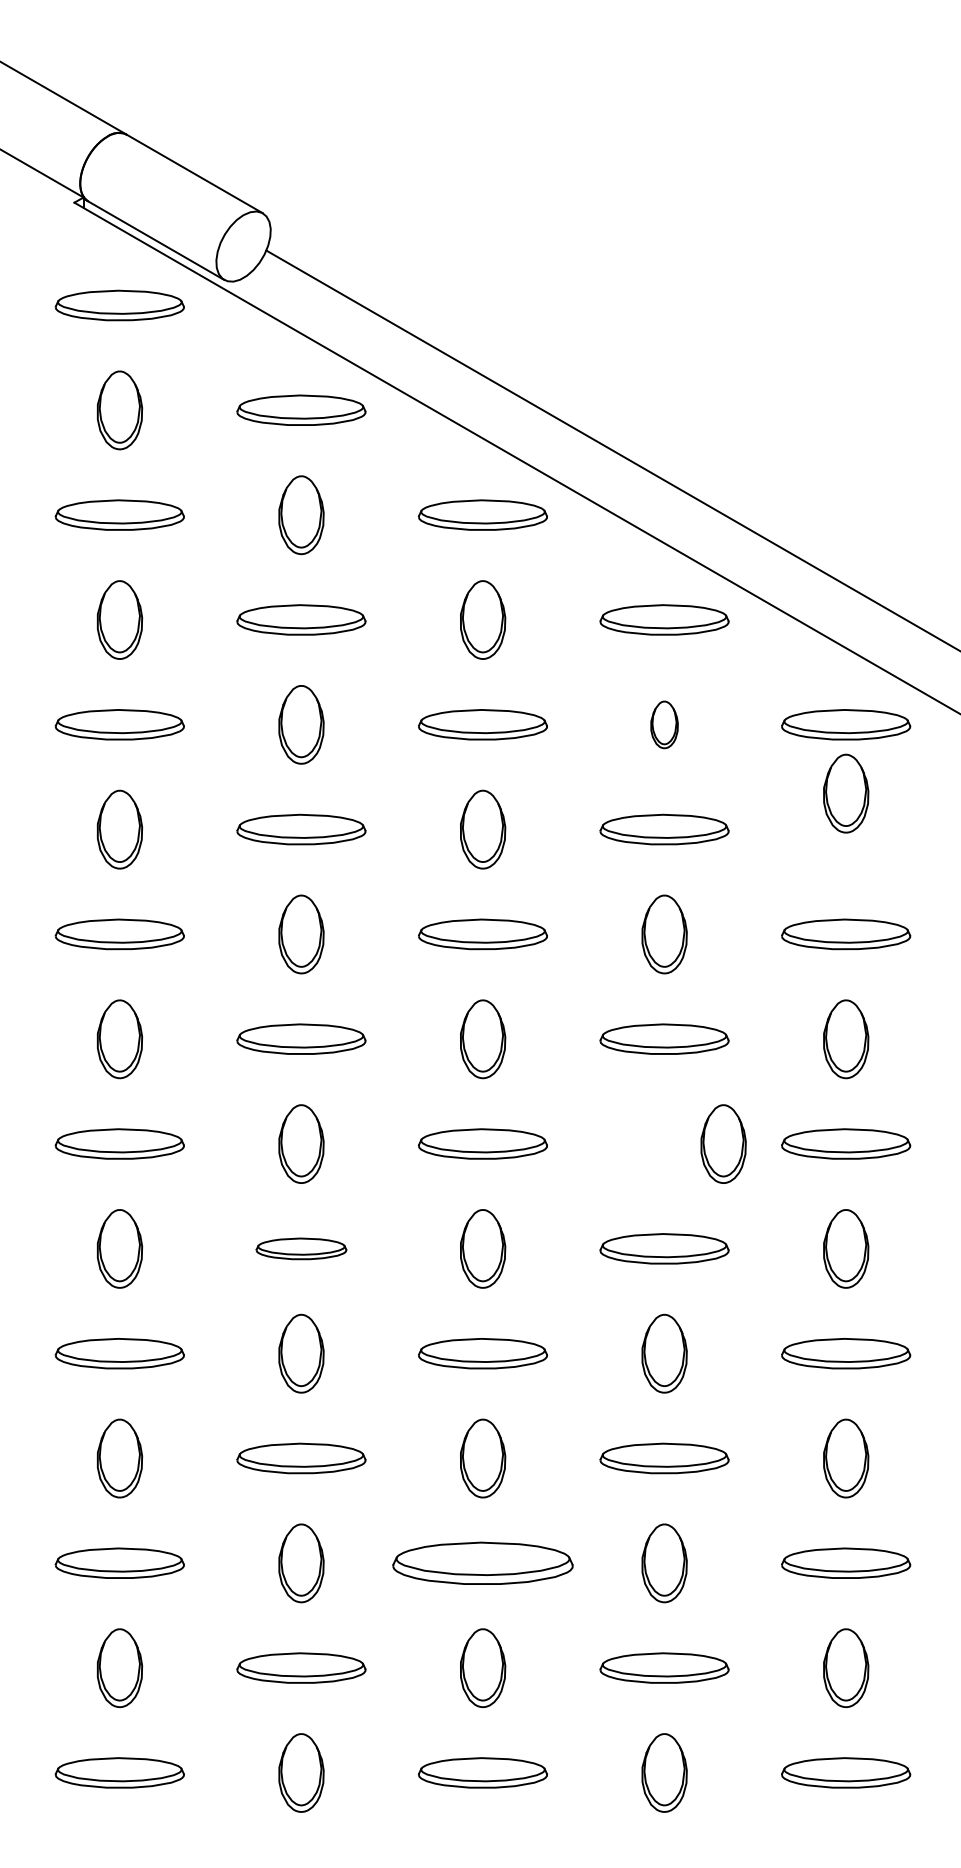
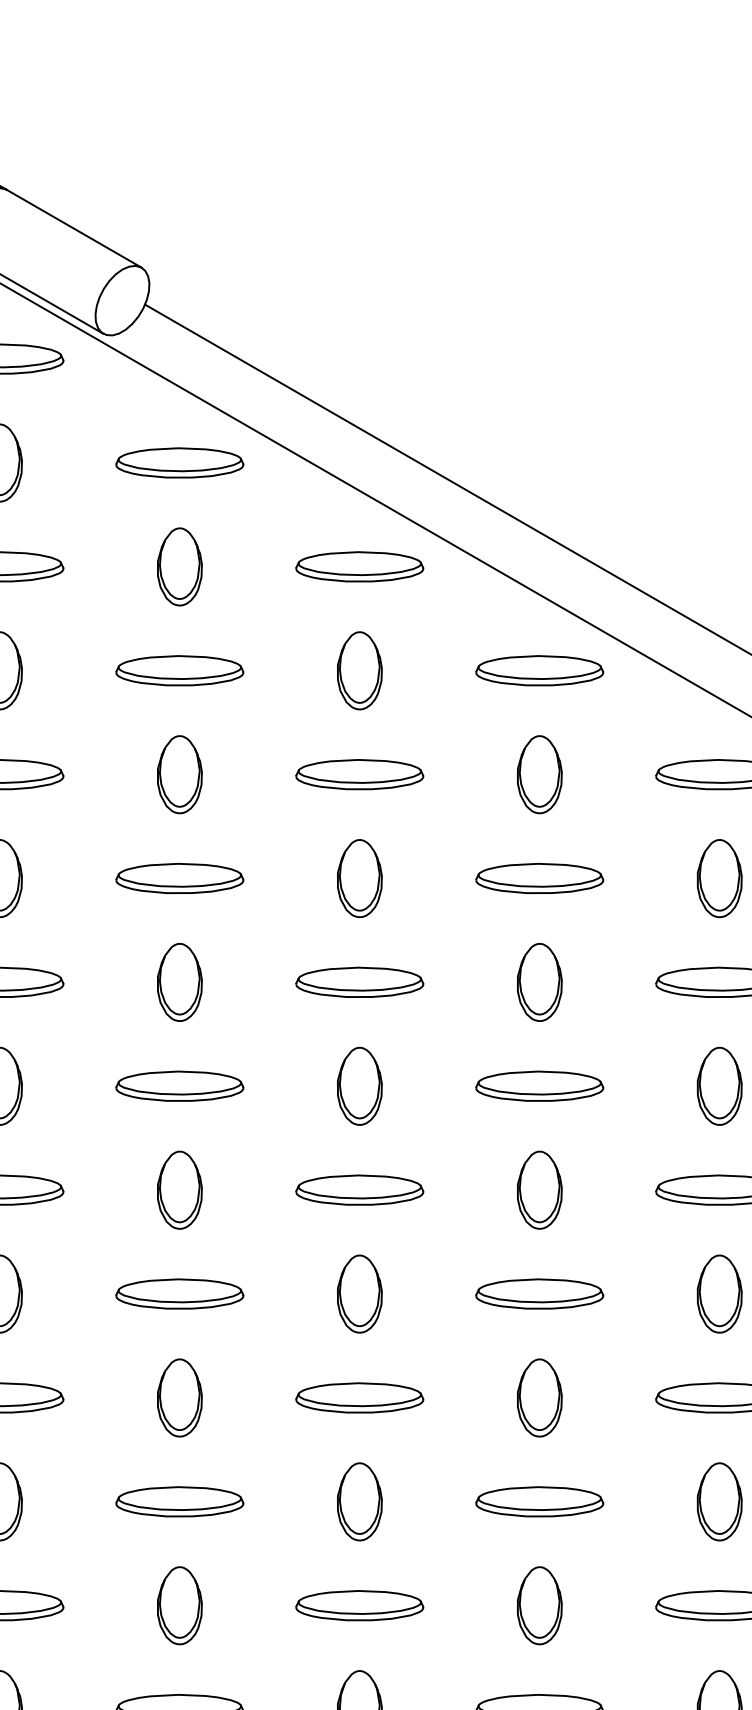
part: (664, 724) -> (539, 774), size x1.67
part: (846, 793) -> (720, 878), moved
part: (723, 1143) -> (539, 1189), moved
part: (301, 1248) -> (179, 1293), size x1.43
part: (482, 1562) -> (359, 1604), size x0.71

